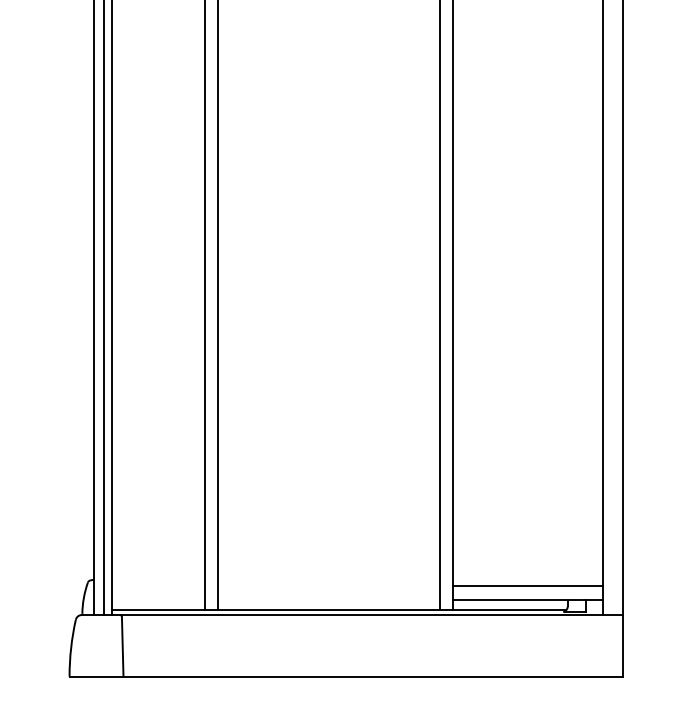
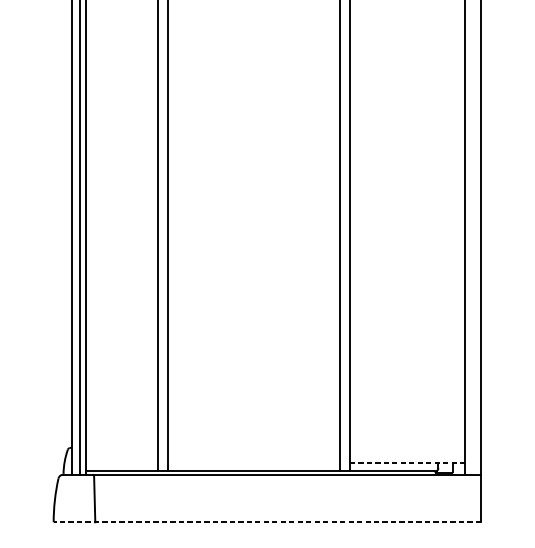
line: (527, 586) -> (407, 452), removed
line: (527, 599) -> (407, 462), solid -> dashed
line: (346, 676) -> (267, 522), solid -> dashed

